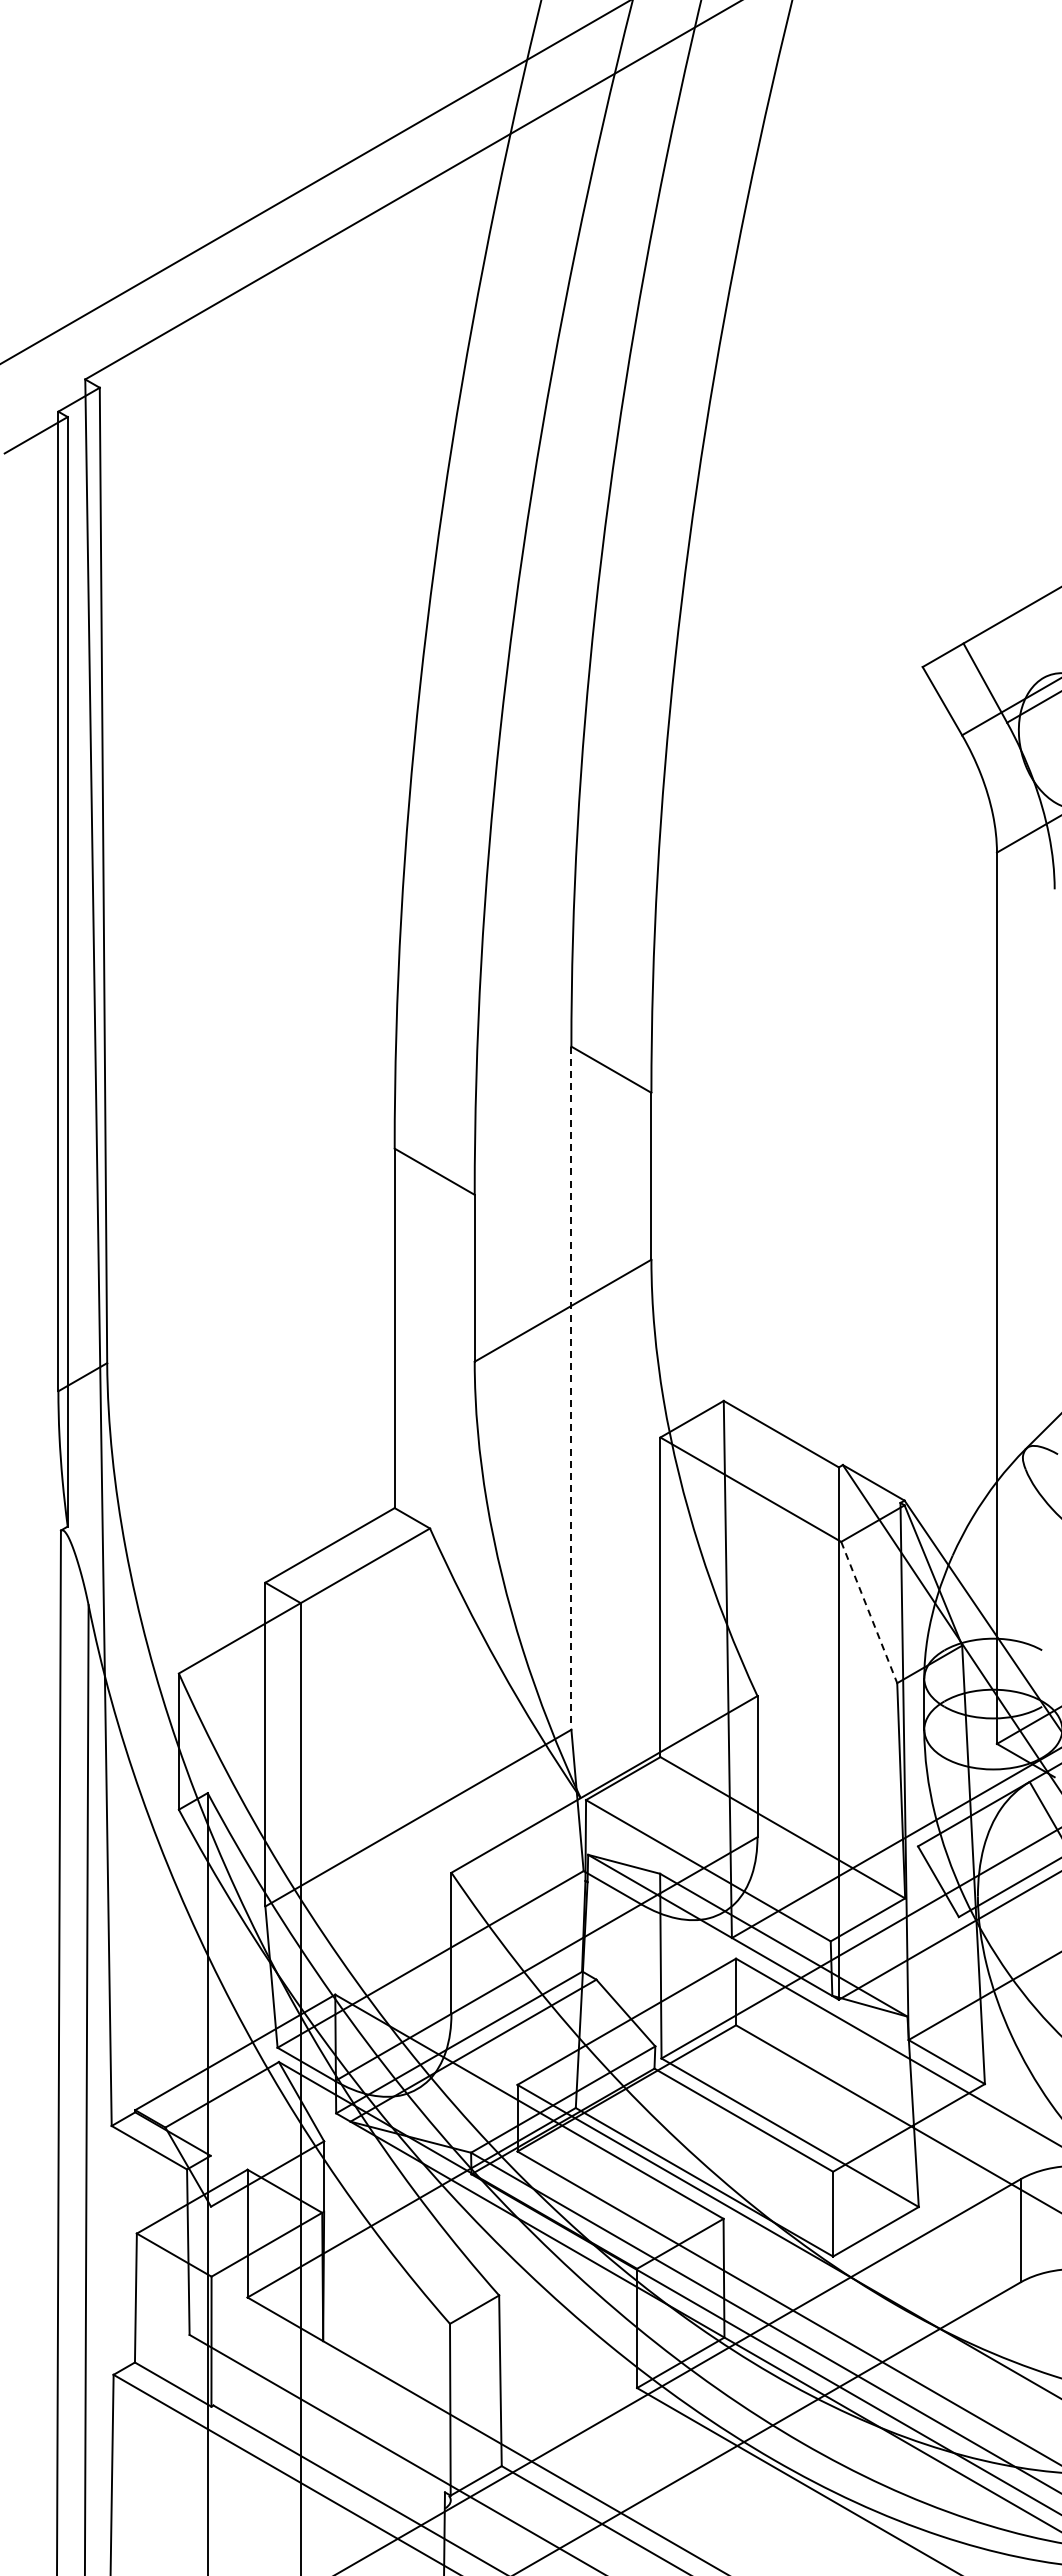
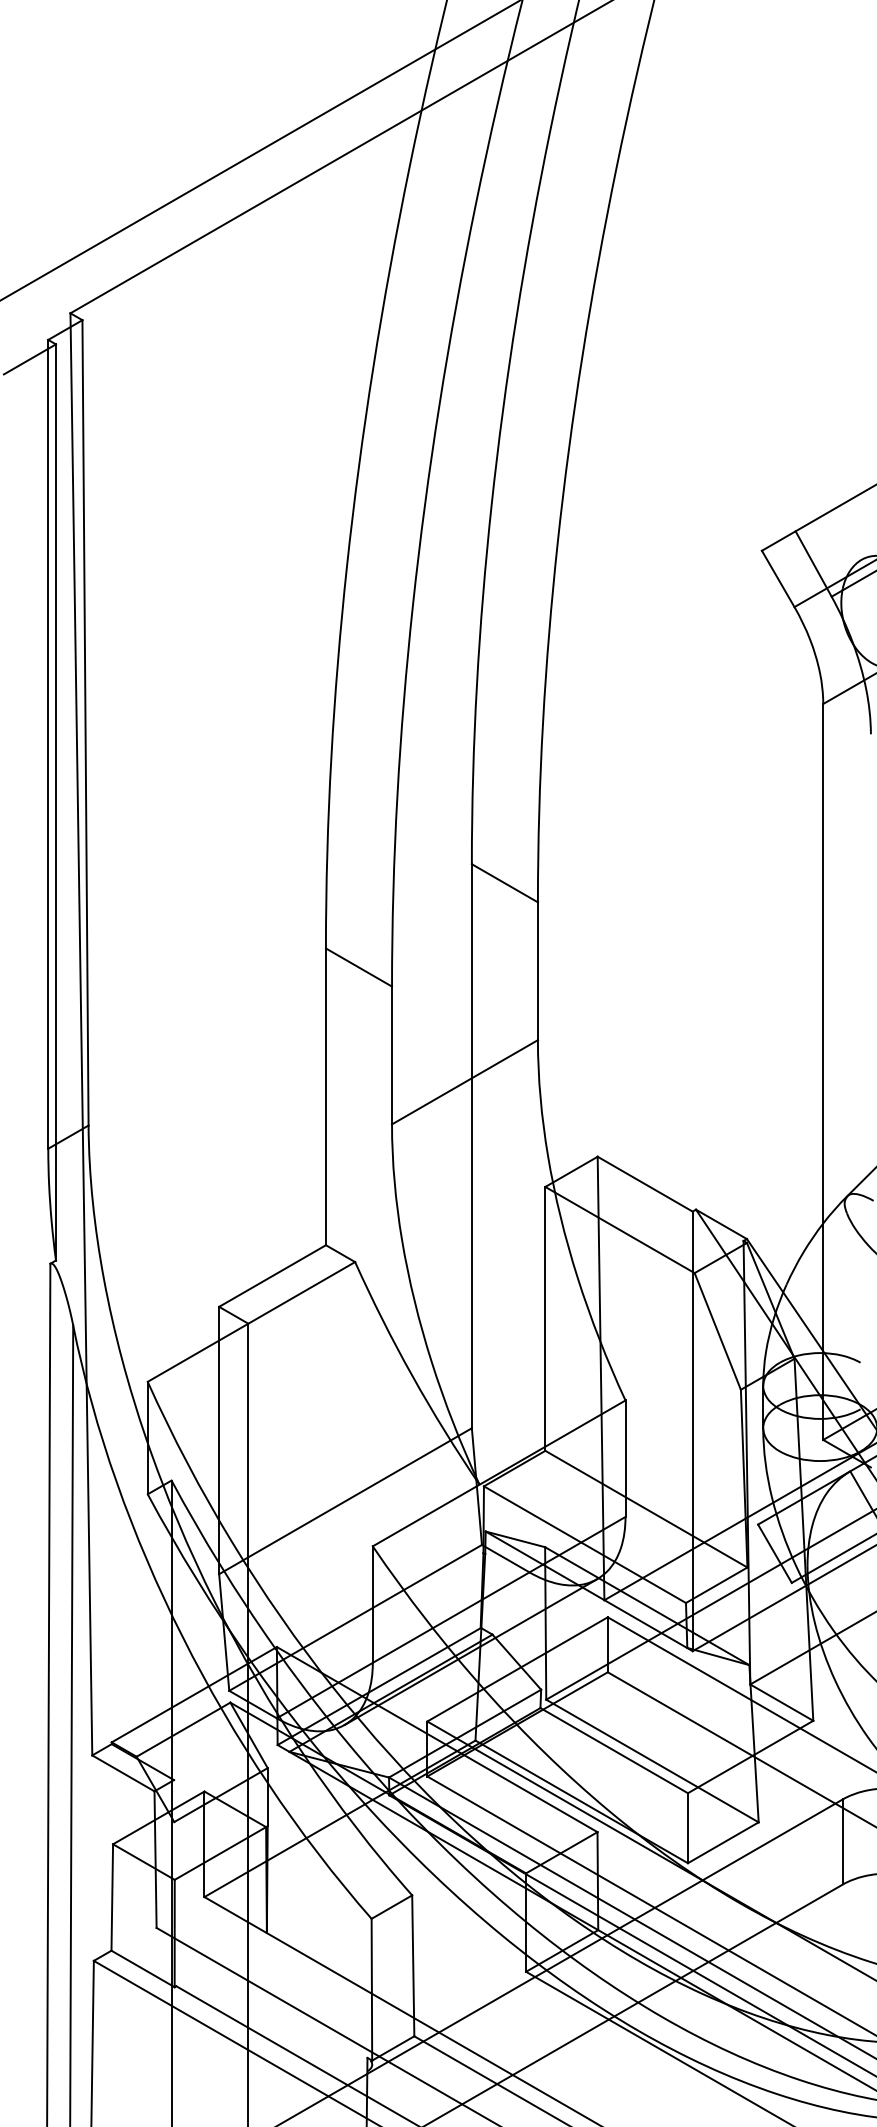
line: (571, 1388) -> (471, 1146), dashed -> solid
line: (869, 1612) -> (717, 1331), dashed -> solid
line: (570, 2000) -> (471, 1651), added

